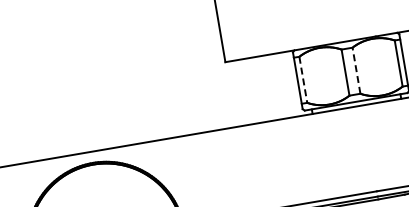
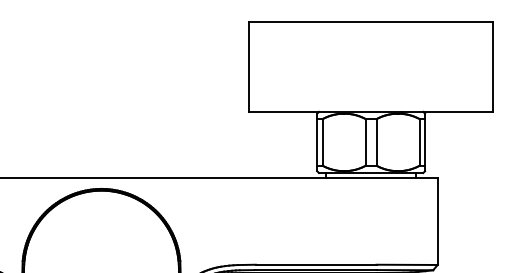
line: (356, 69) -> (376, 141), dashed -> solid
line: (303, 79) -> (322, 142), dashed -> solid

